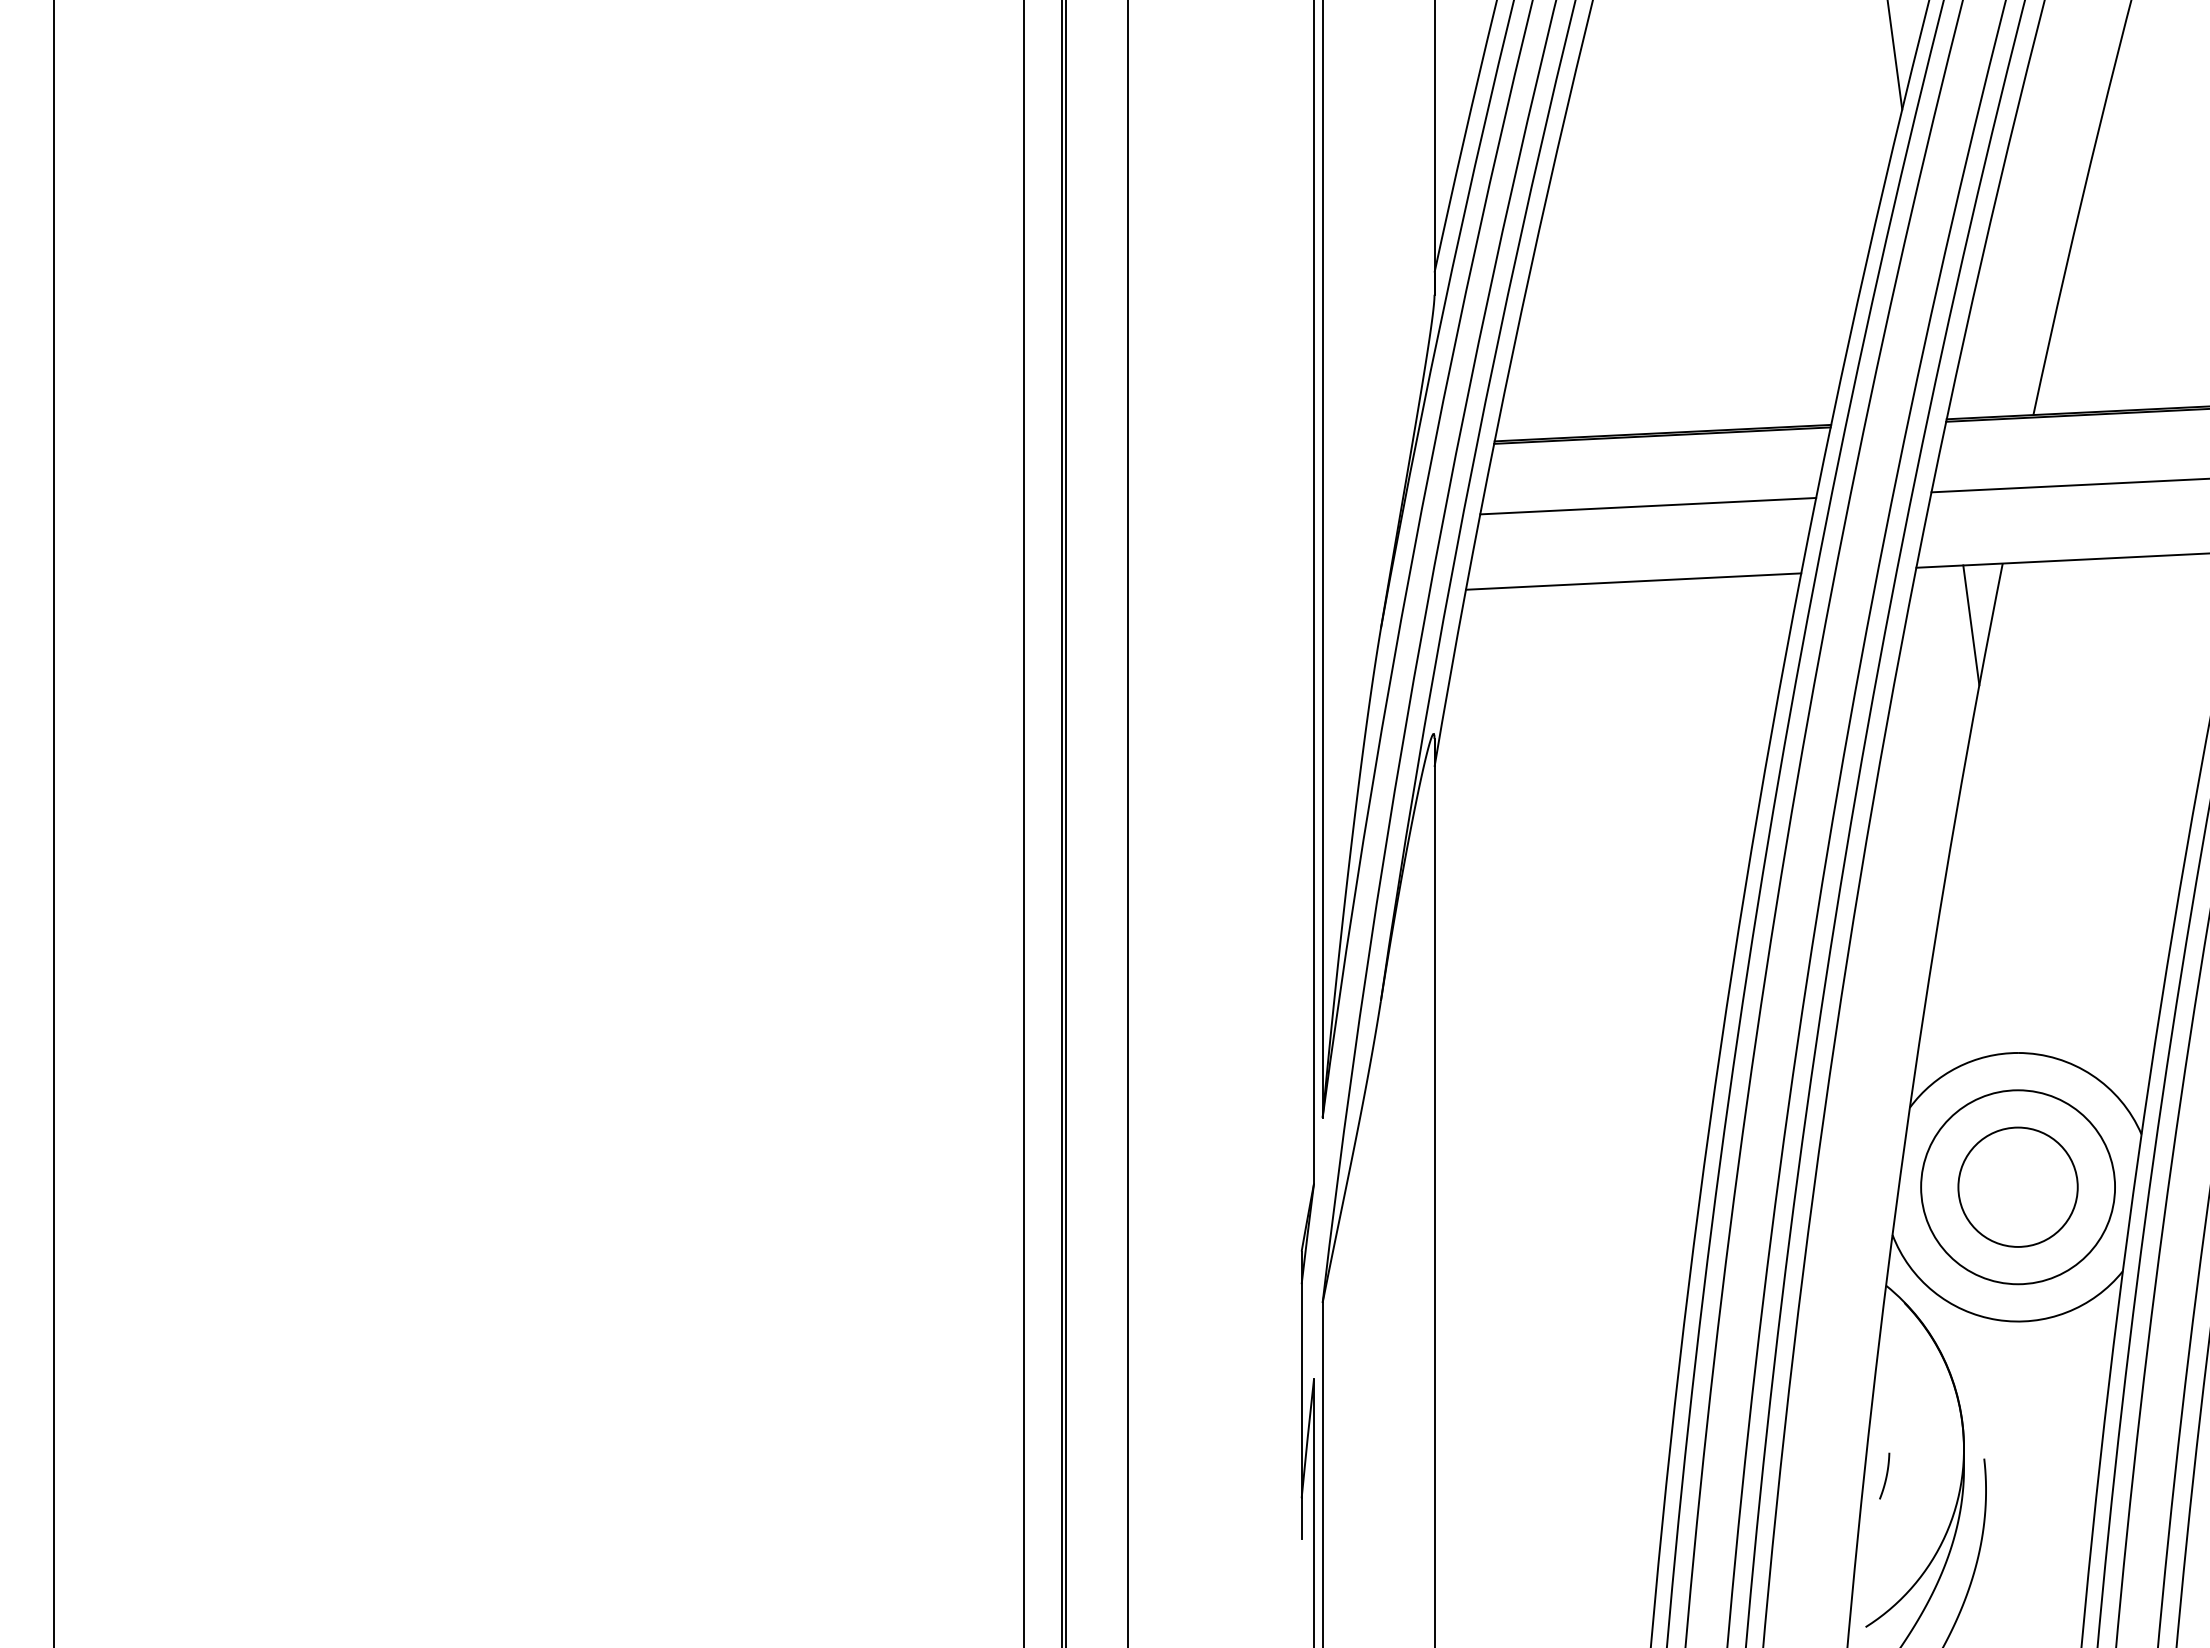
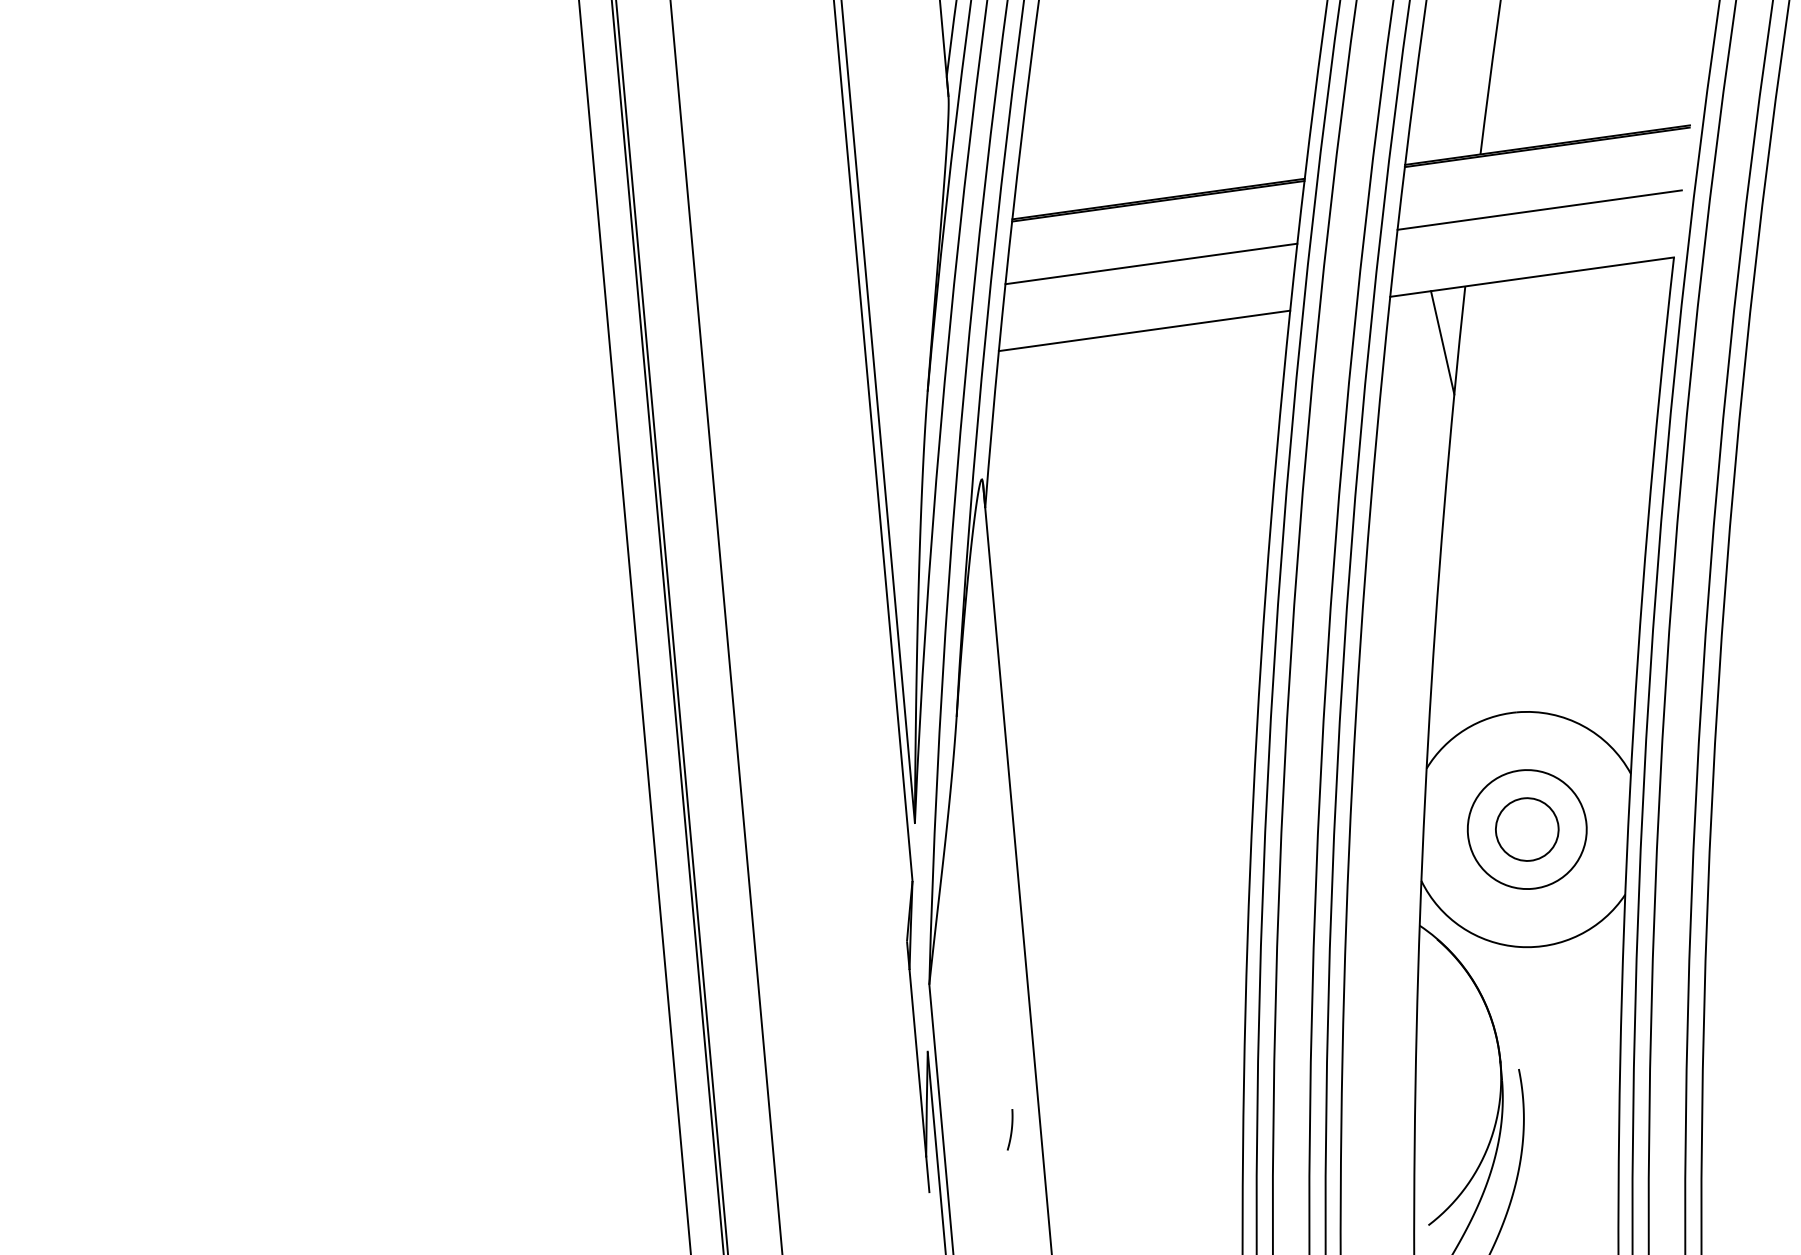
circle: (2017, 1186) -> (1526, 828), size x0.6
circle: (2018, 1187) -> (1527, 829), size x0.7
curve: (1885, 1475) -> (1010, 1129), moved

